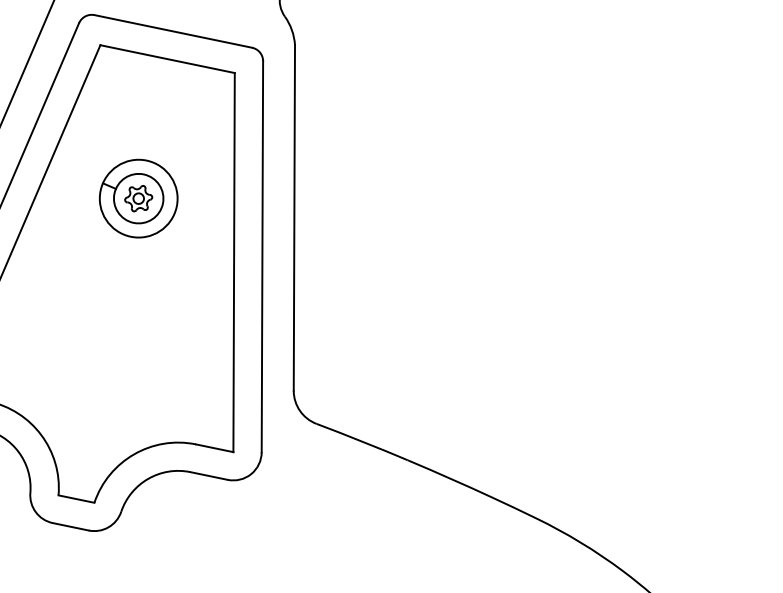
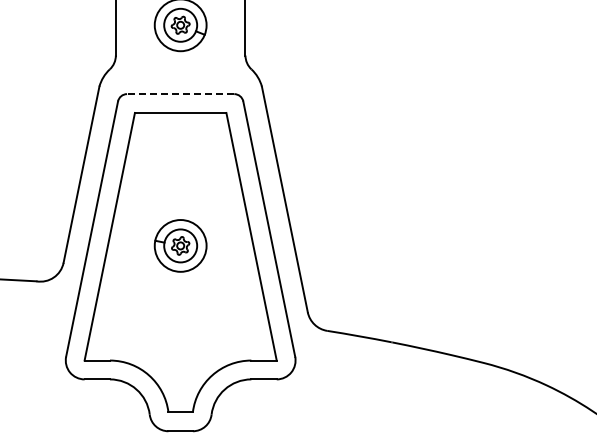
line: (172, 31) -> (180, 94), solid -> dashed
part: (138, 197) -> (180, 245), moved

